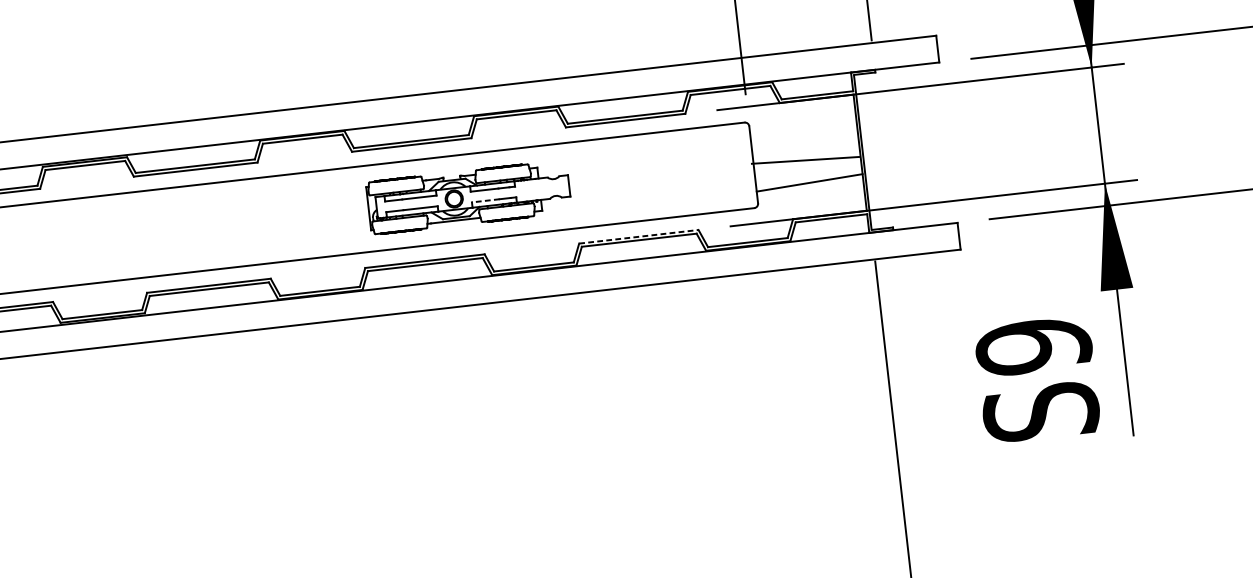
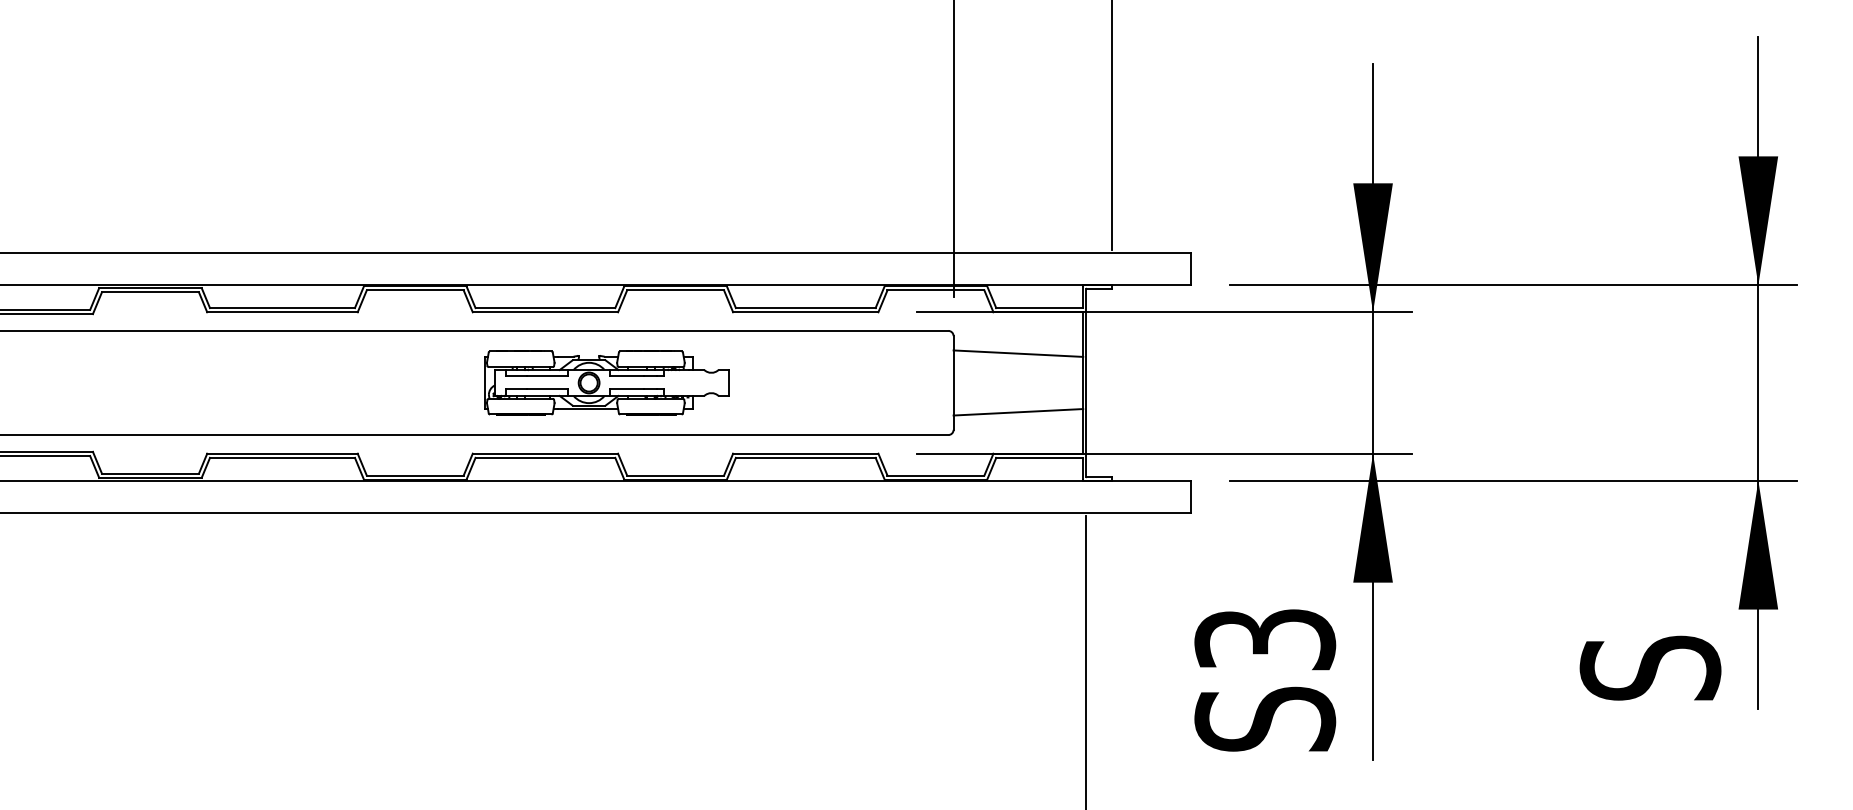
line: (805, 160) -> (1018, 353), moved
line: (485, 200) -> (626, 389), dashed -> solid
line: (638, 236) -> (805, 453), dashed -> solid
text: (1033, 346) -> (1265, 639), S9 -> S3

